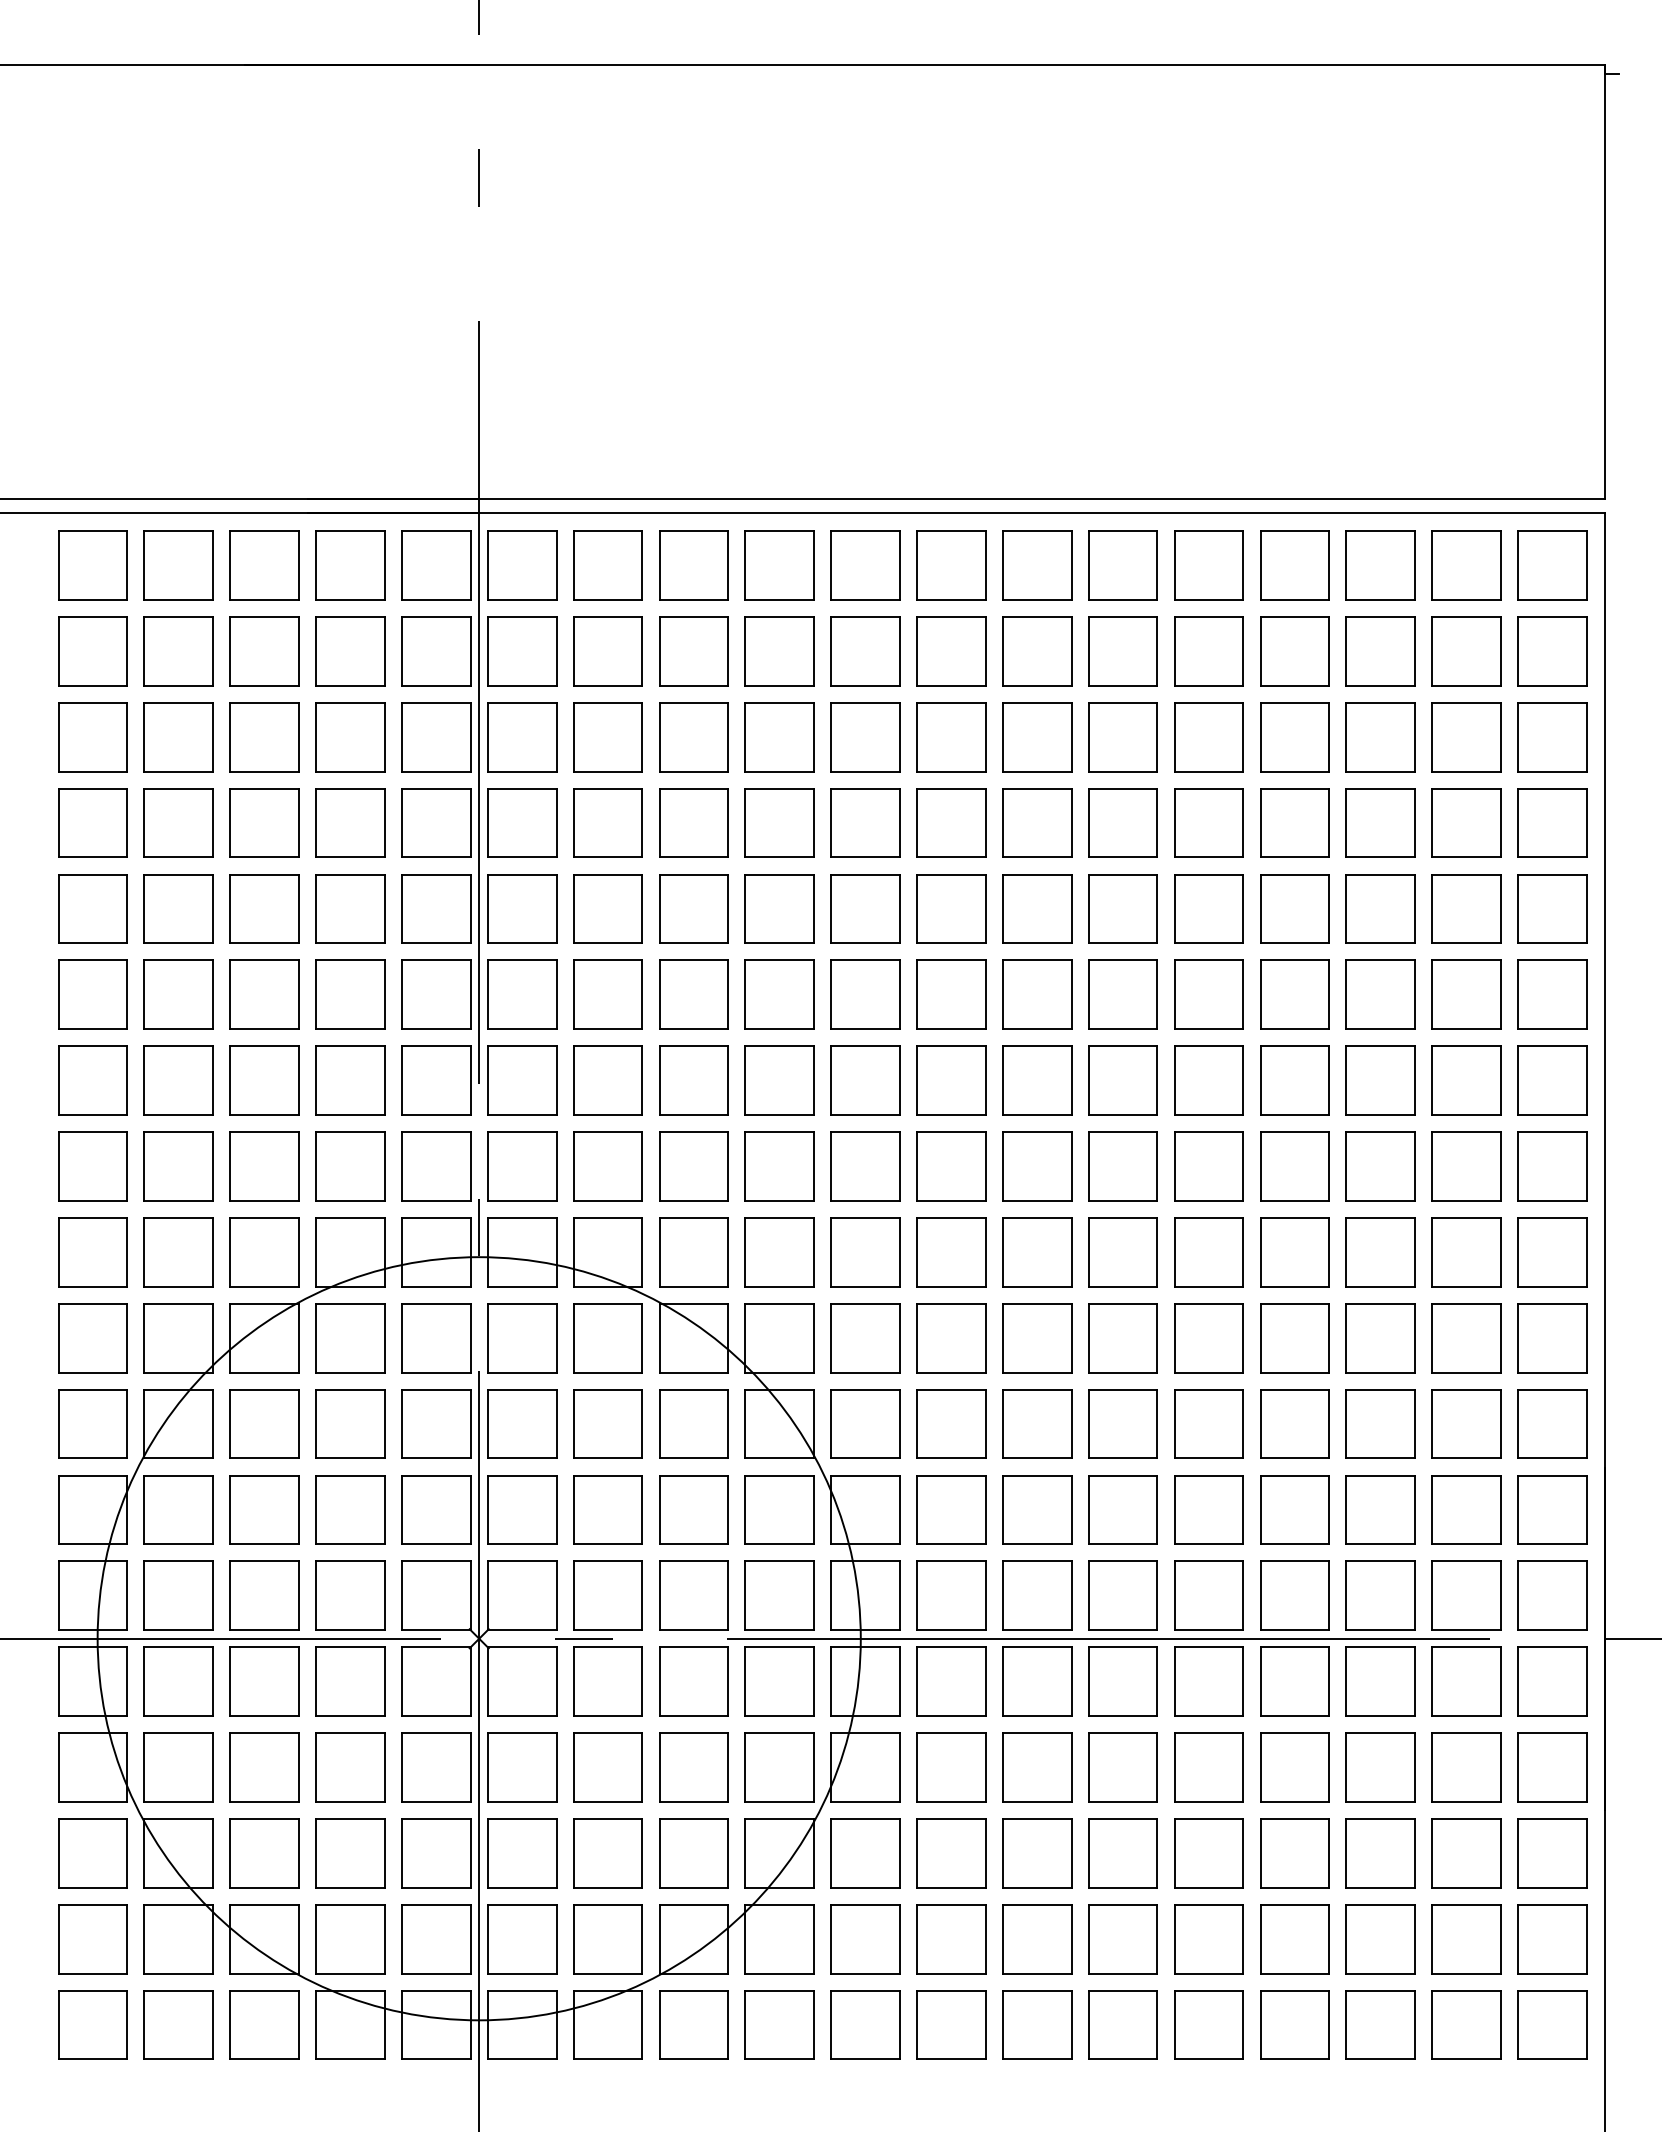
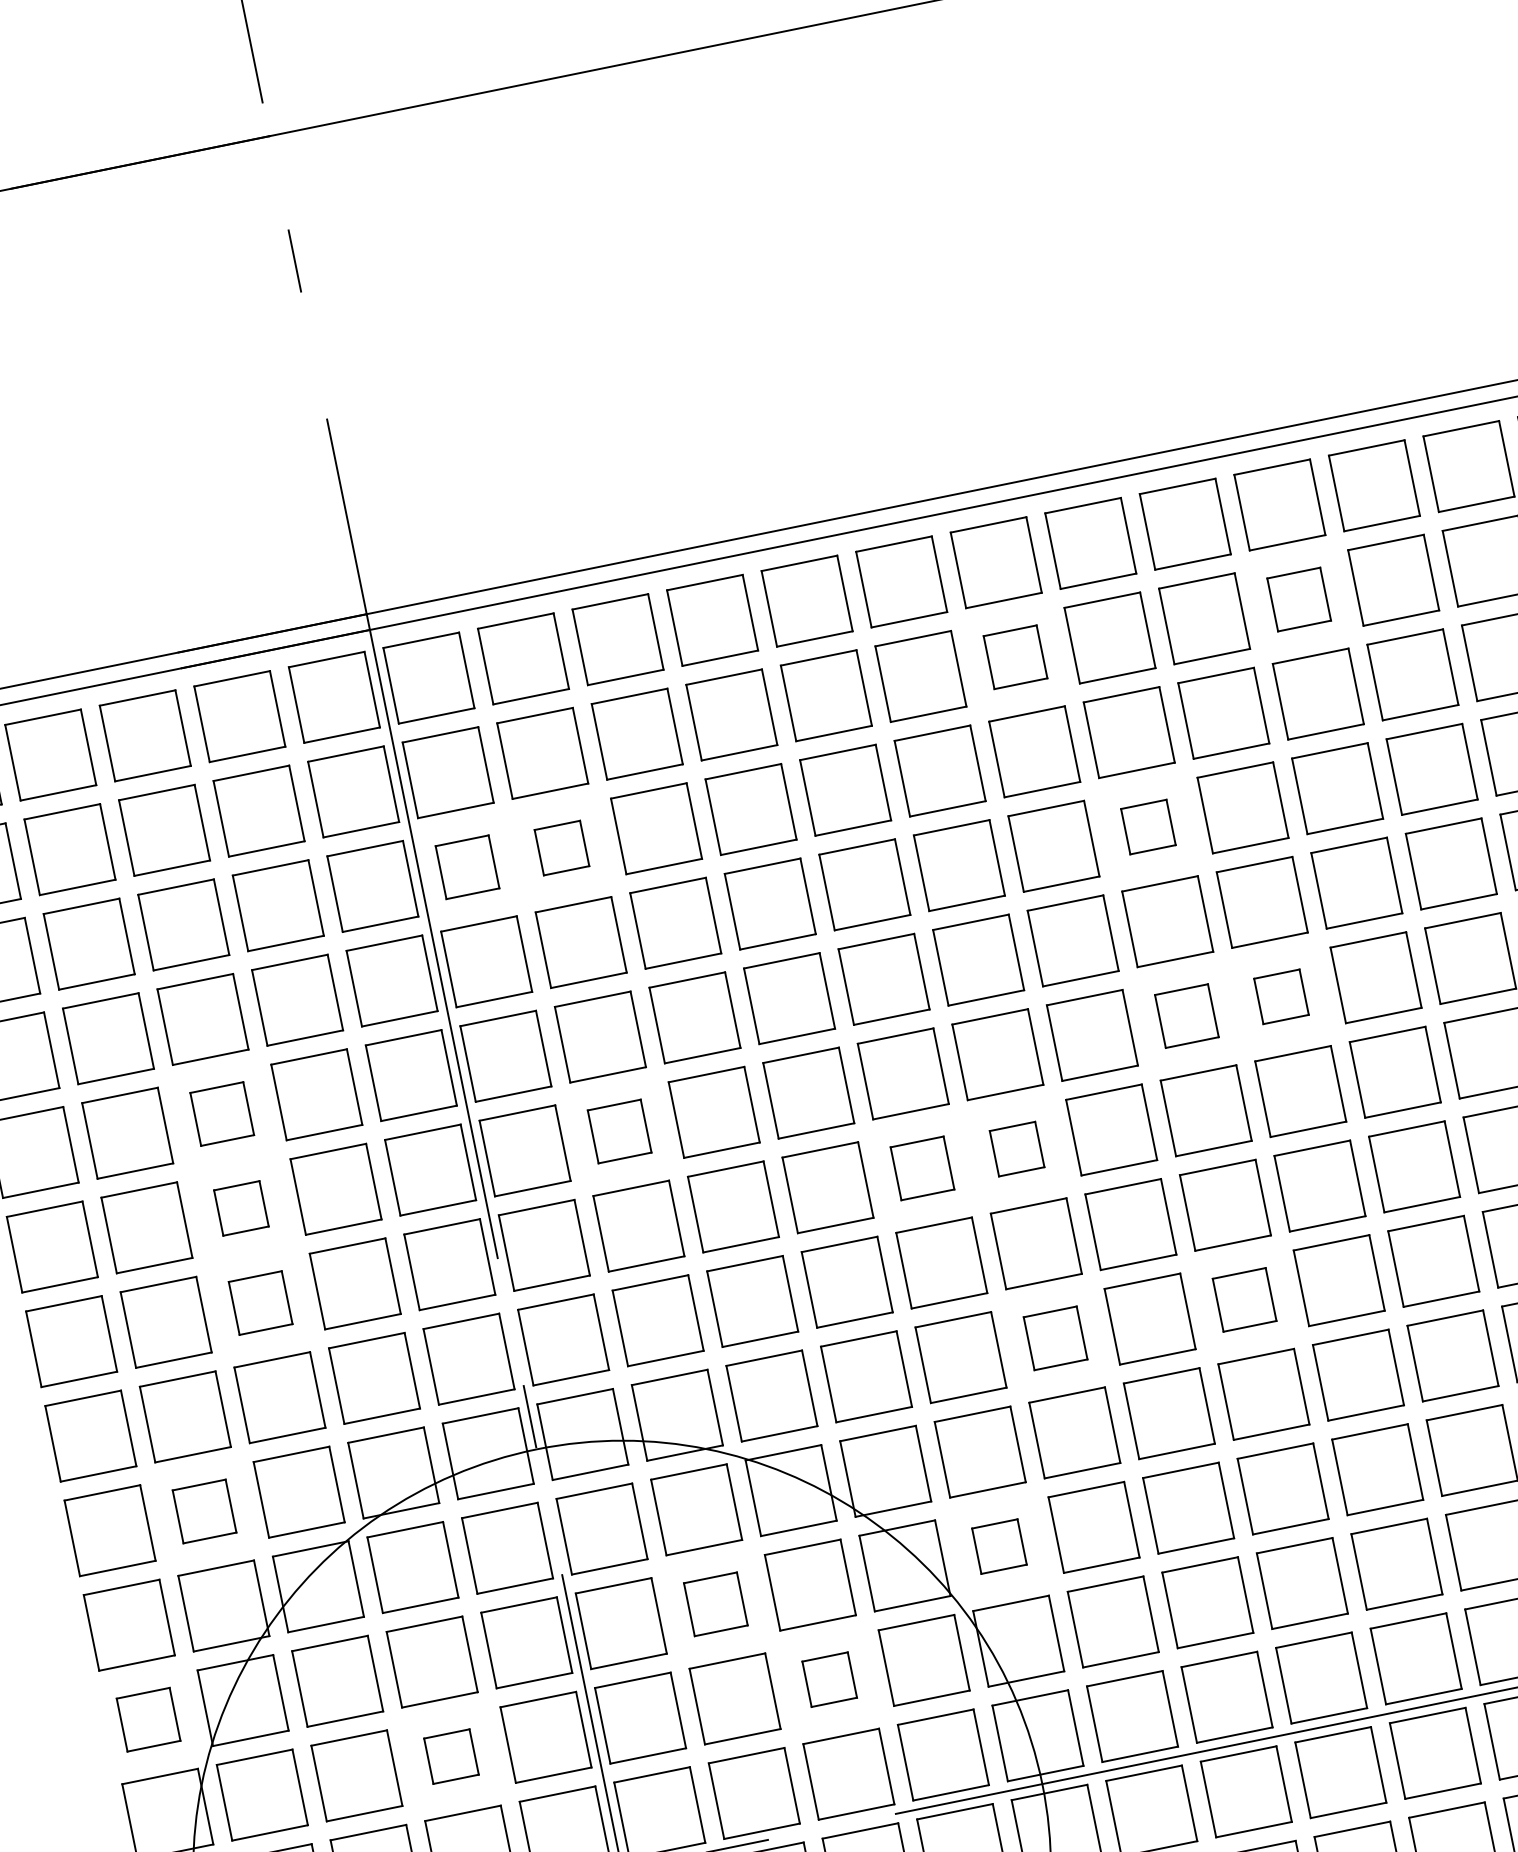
part: (1037, 651) -> (1015, 657), size x0.7
part: (1294, 651) -> (1298, 599), size x0.7
part: (522, 737) -> (467, 867), size x0.7
part: (607, 737) -> (561, 848), size x0.6
part: (1122, 822) -> (1147, 826), size x0.6
part: (264, 908) -> (222, 1113), size x0.7
part: (264, 994) -> (241, 1208), size x0.6
part: (607, 994) -> (619, 1131), size x0.7
part: (1122, 994) -> (1186, 1015), size x0.7
part: (1208, 994) -> (1280, 996), size x0.6
part: (264, 1080) -> (260, 1302), size x0.7
part: (865, 1080) -> (922, 1168), size x0.7
part: (951, 1080) -> (1017, 1149), size x0.6
part: (178, 1252) -> (204, 1511), size x0.7
part: (951, 1252) -> (1055, 1338), size x0.7
part: (1122, 1252) -> (1244, 1300), size x0.7
part: (92, 1423) -> (148, 1719), size x0.7
part: (607, 1423) -> (715, 1603), size x0.7
part: (865, 1423) -> (999, 1546), size x0.6
part: (350, 1509) -> (451, 1756), size x0.6
part: (693, 1509) -> (829, 1679), size x0.6

